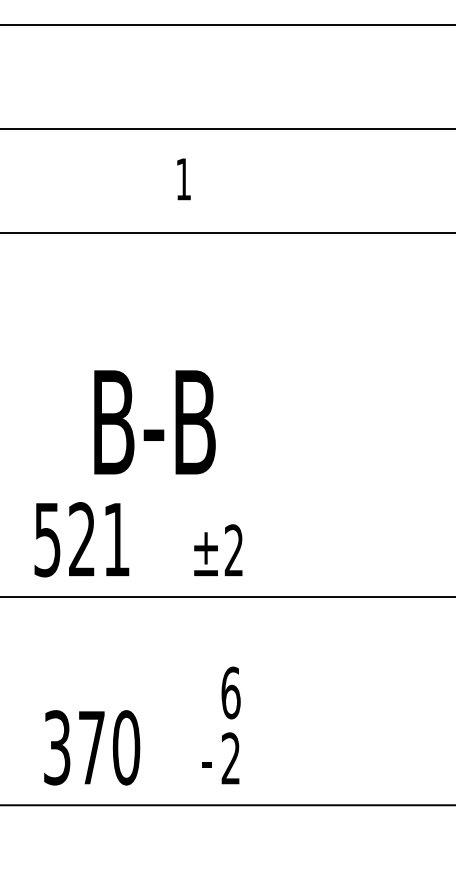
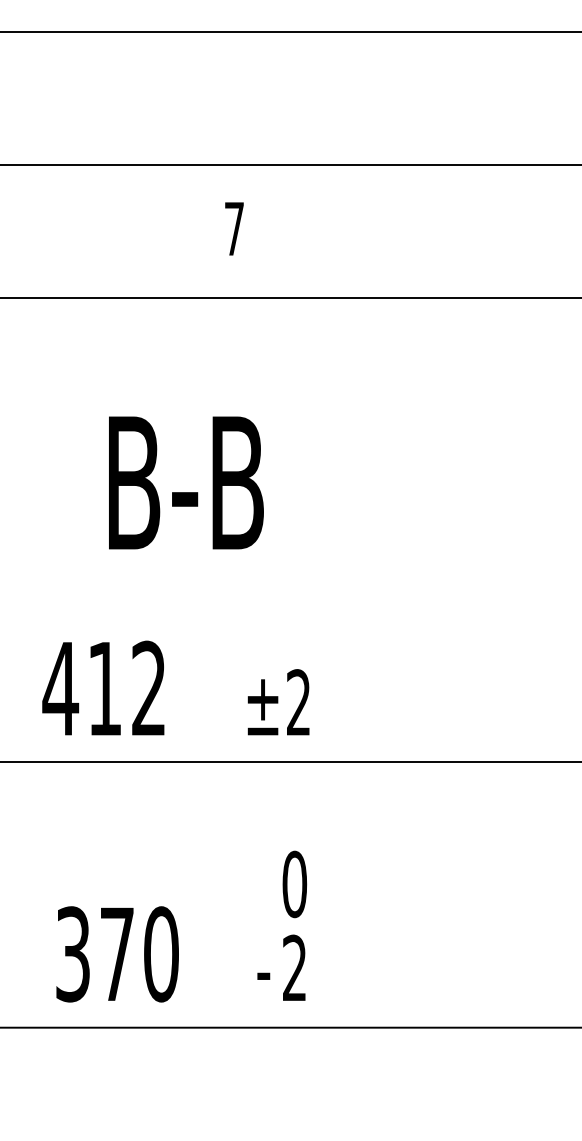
text: (183, 179) -> (234, 229), 1 -> 7
text: (154, 422) -> (185, 483), moved
text: (81, 539) -> (104, 688), 521 -> 412
text: (230, 692) -> (294, 883), 6 -> 0

